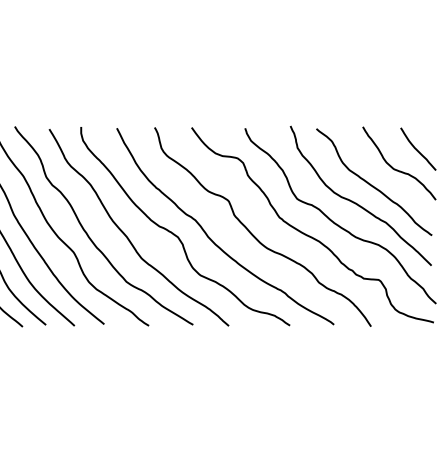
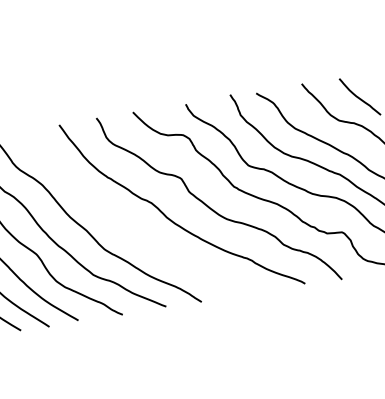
curve: (177, 235) -> (136, 221), removed

